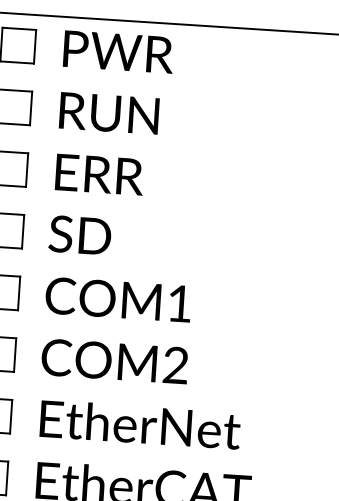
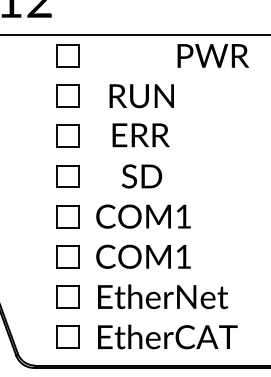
text: (117, 51) -> (212, 55), moved
text: (108, 113) -> (141, 96), moved
text: (98, 174) -> (140, 135), moved
text: (80, 235) -> (142, 176), moved
text: (175, 364) -> (183, 256), COM2 -> COM1

